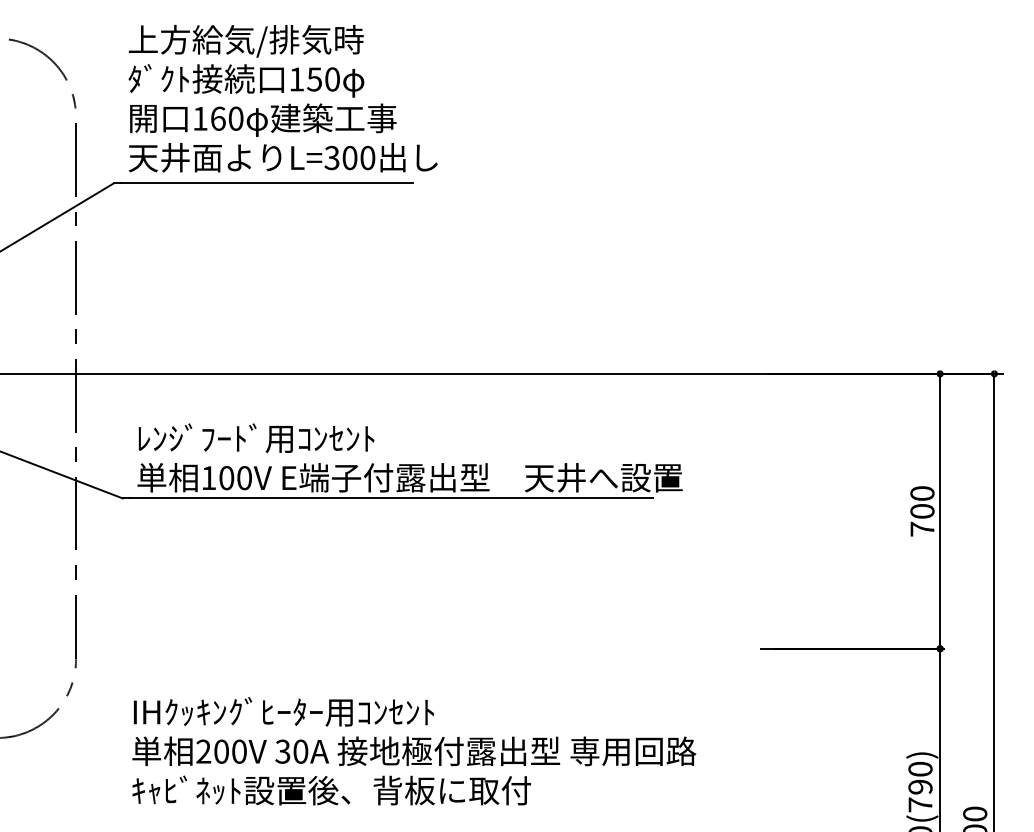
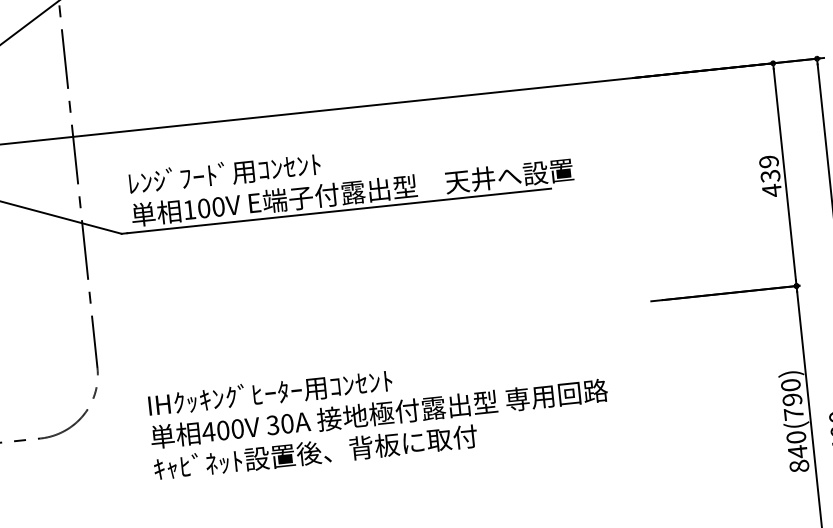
text: (922, 511) -> (770, 176), 700 -> 439
text: (203, 751) -> (208, 431), 200V -> 400V

